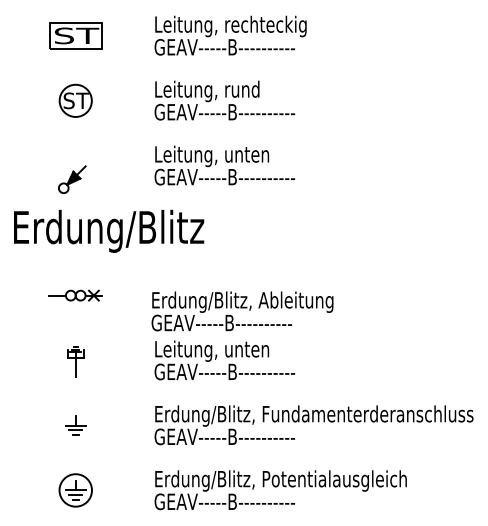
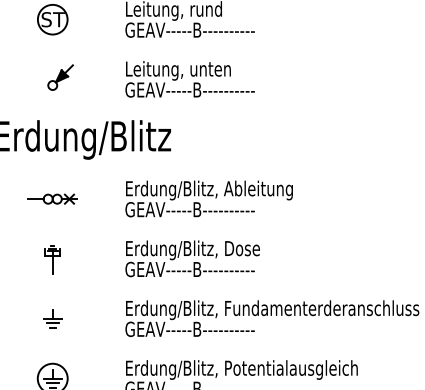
part: (72, 179) -> (60, 77), moved
text: (242, 311) -> (209, 199), moved
text: (228, 350) -> (193, 249), Leitung, unten -> Erdung/Blitz, Dose

